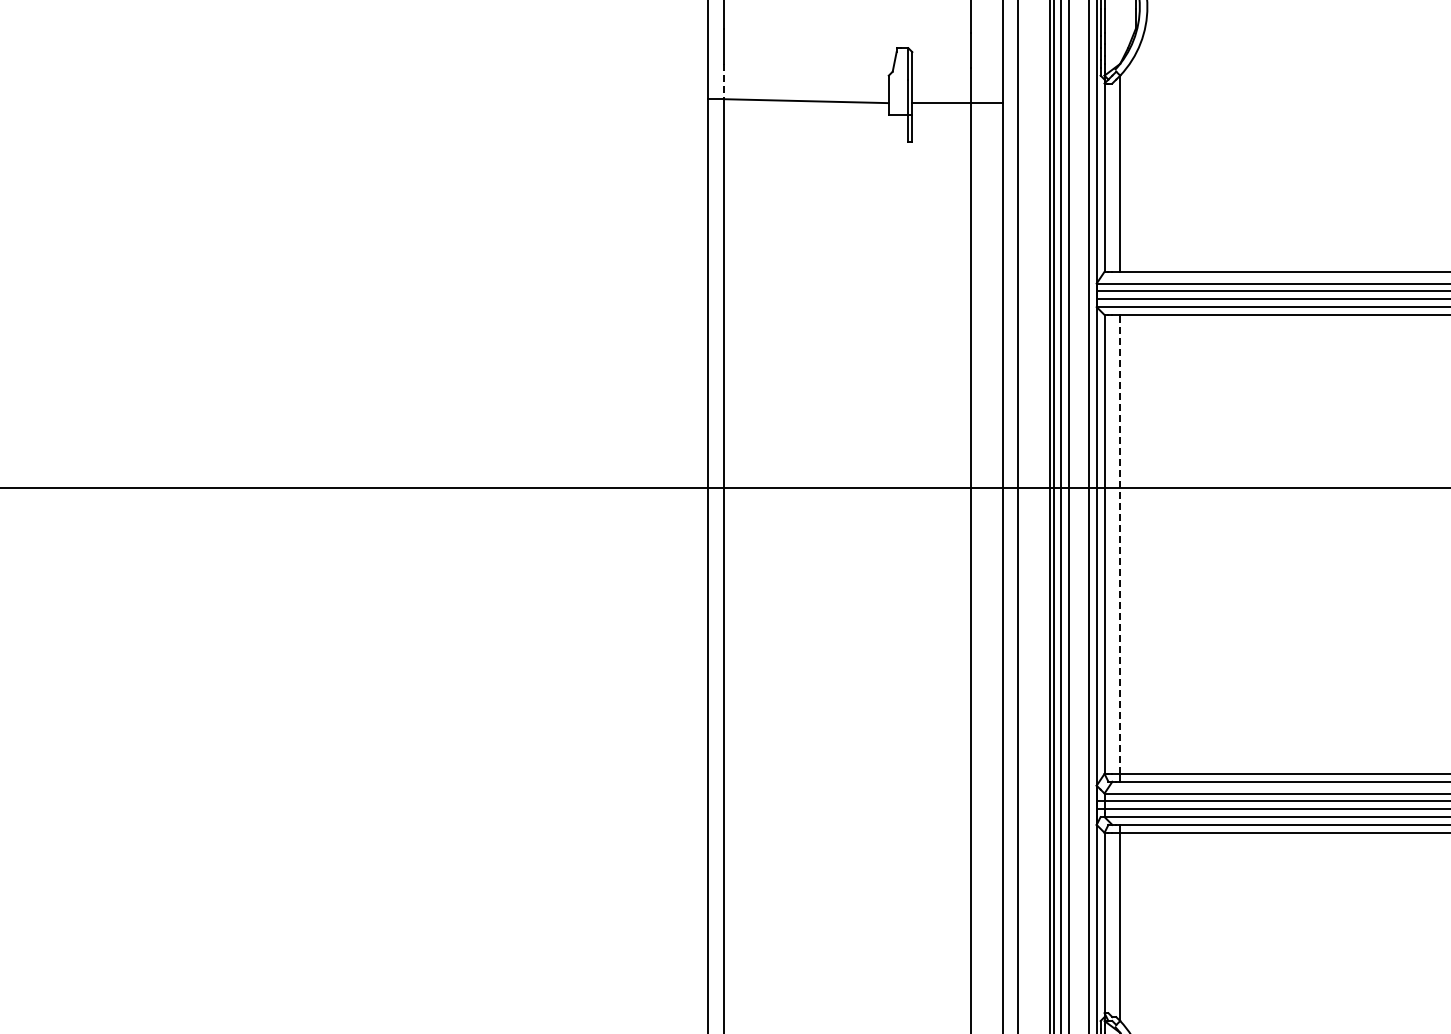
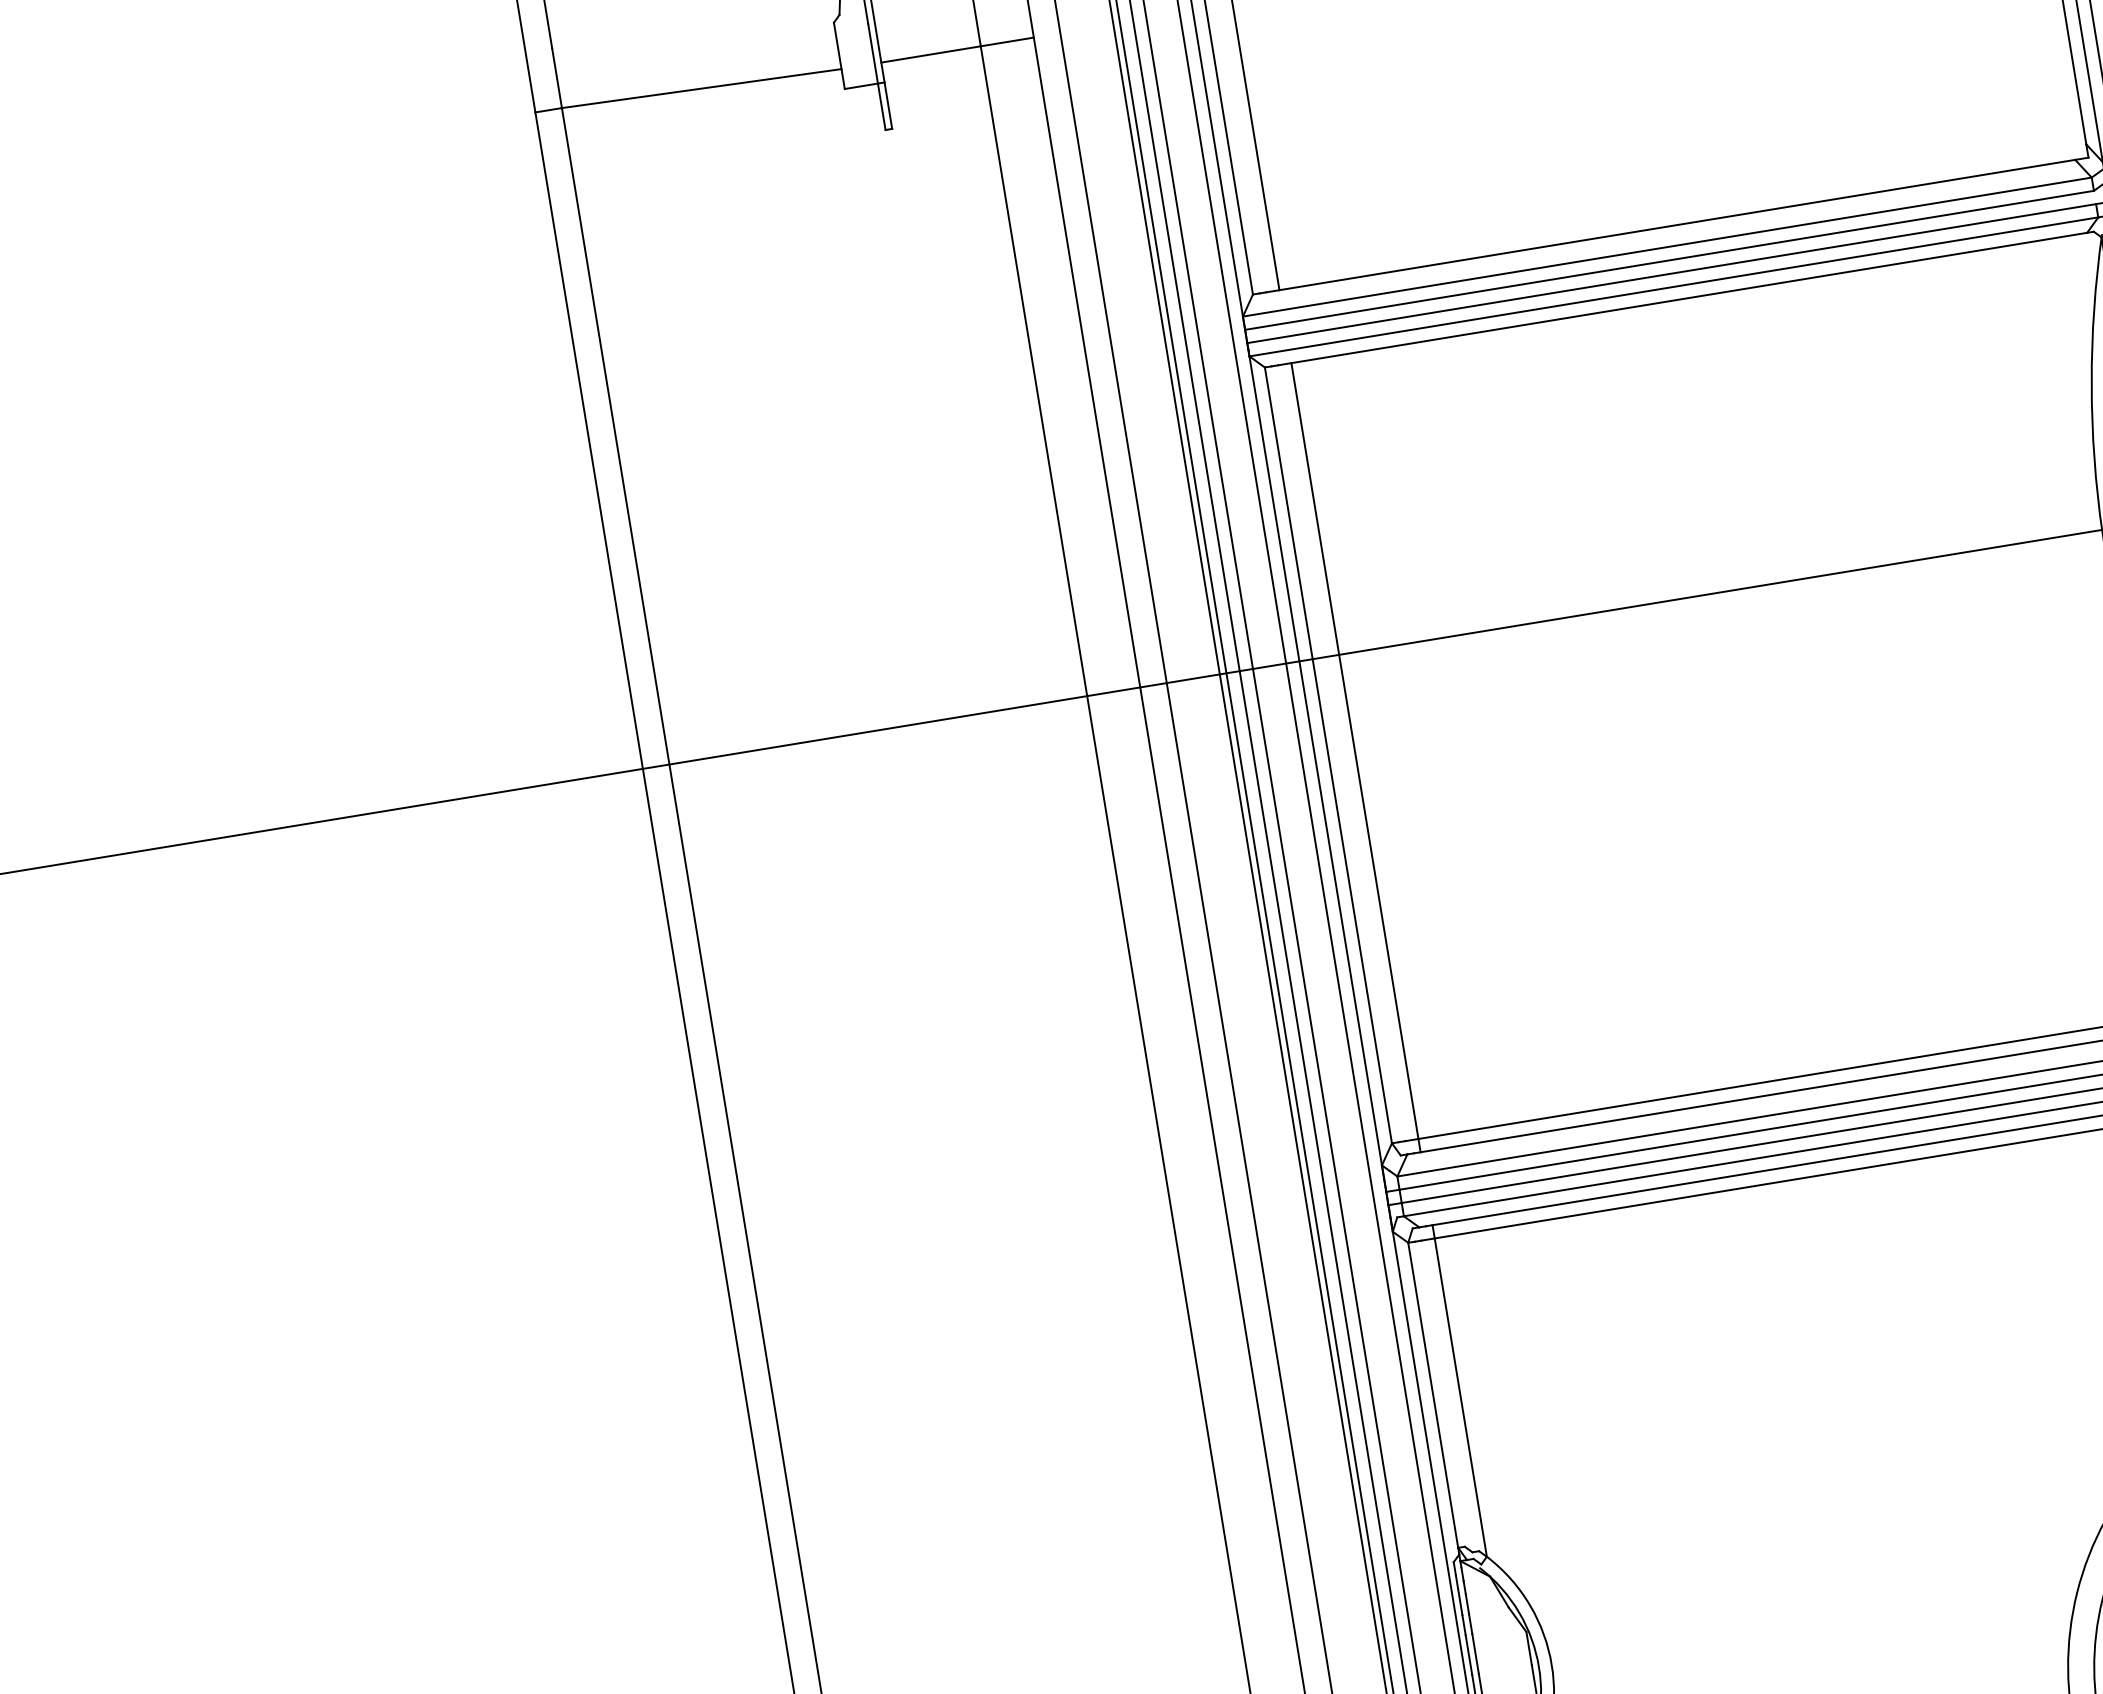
line: (724, 81) -> (557, 78), dashed -> solid
line: (1120, 543) -> (1355, 749), dashed -> solid

